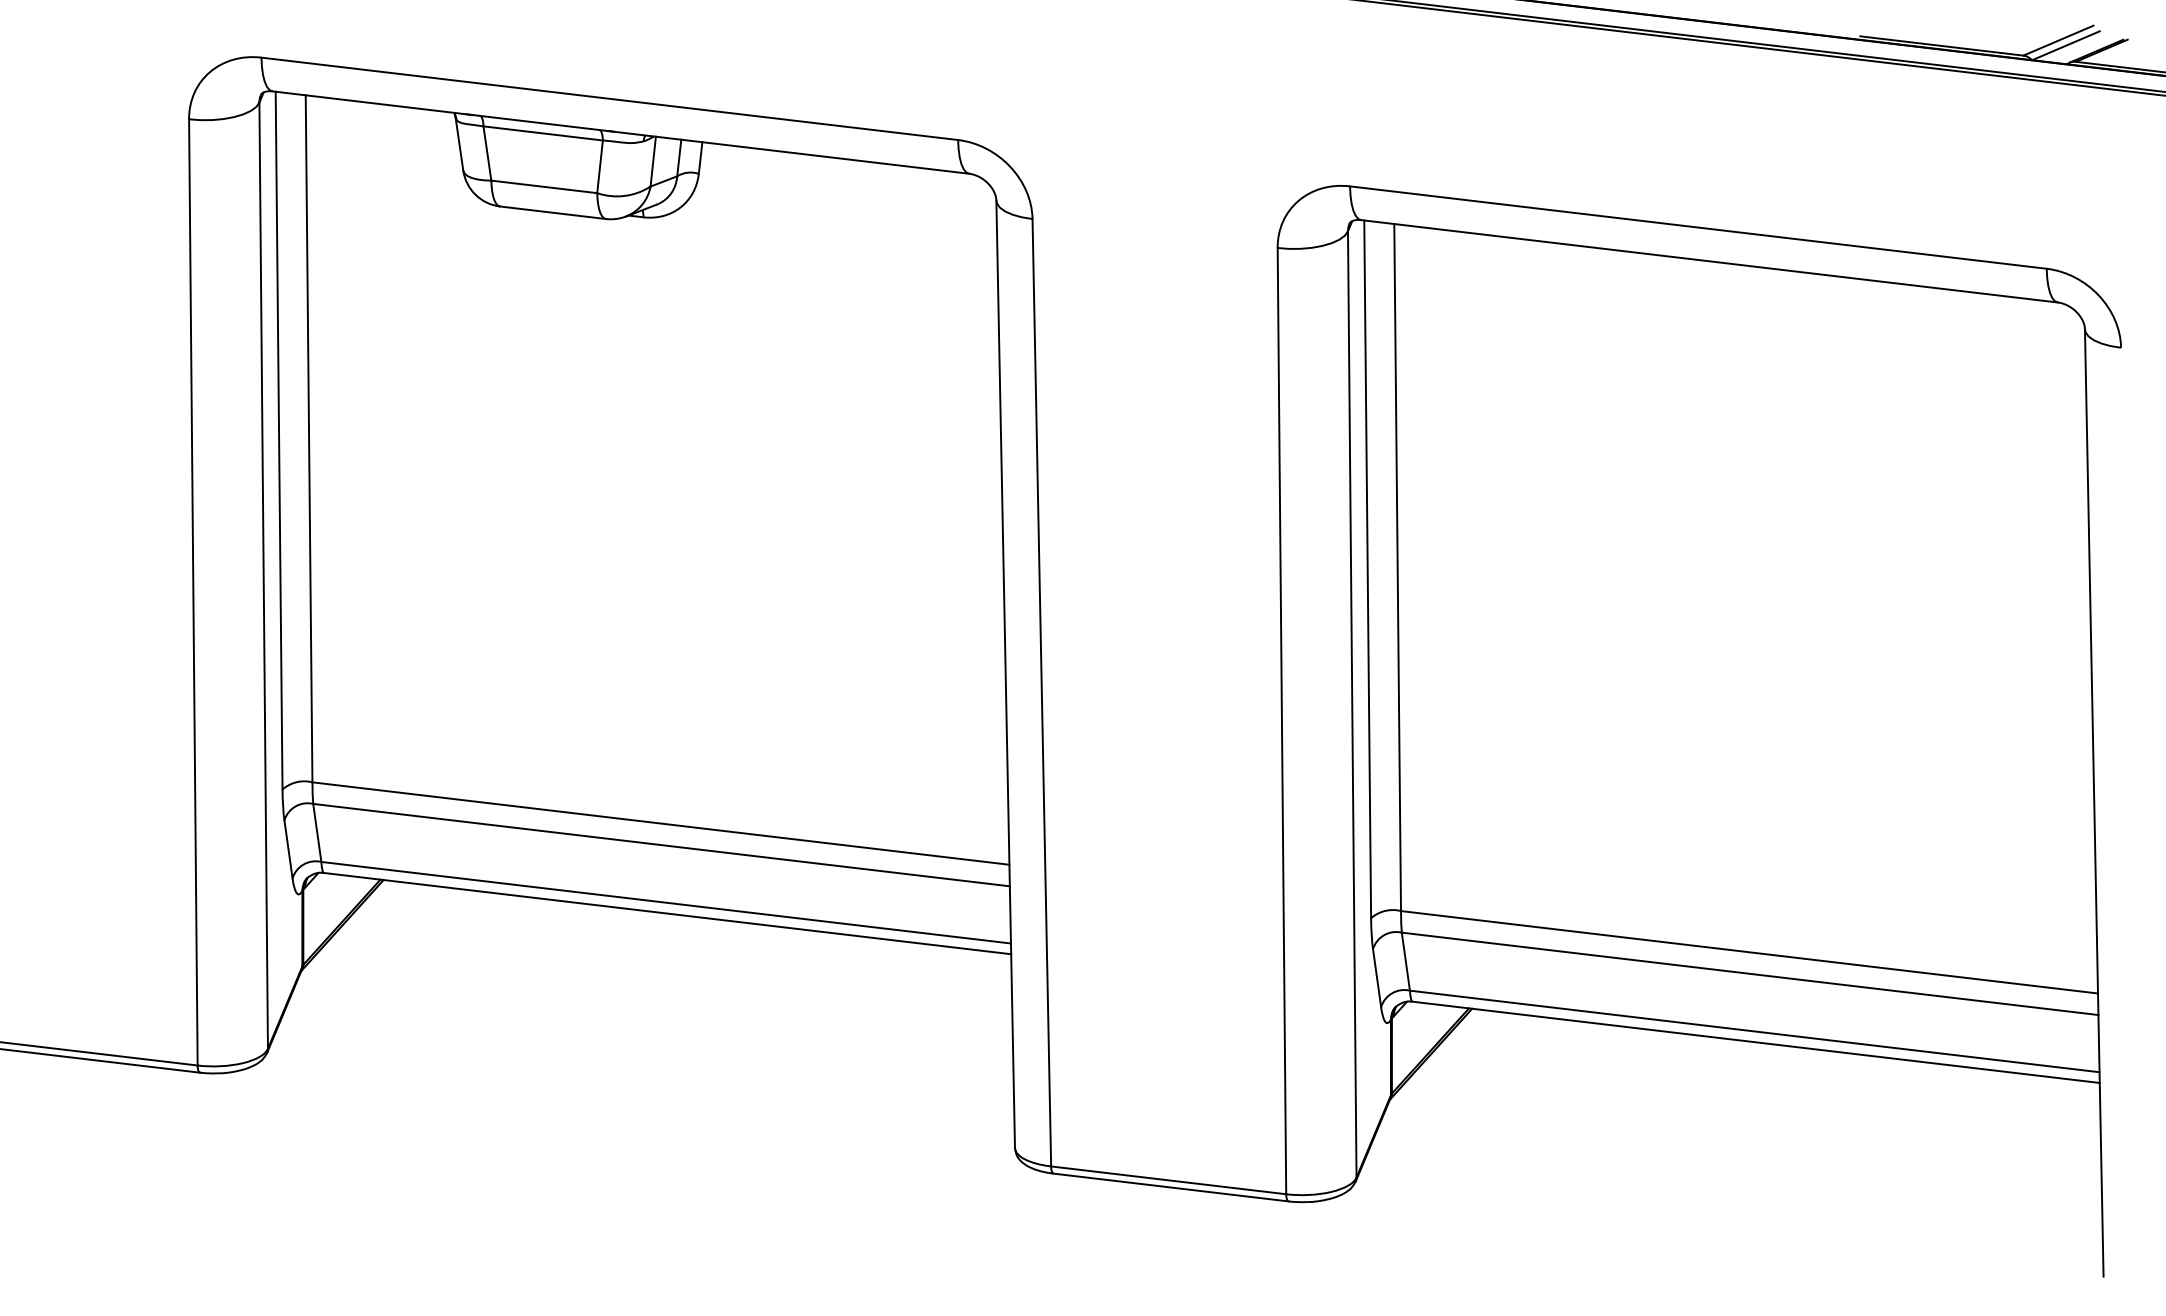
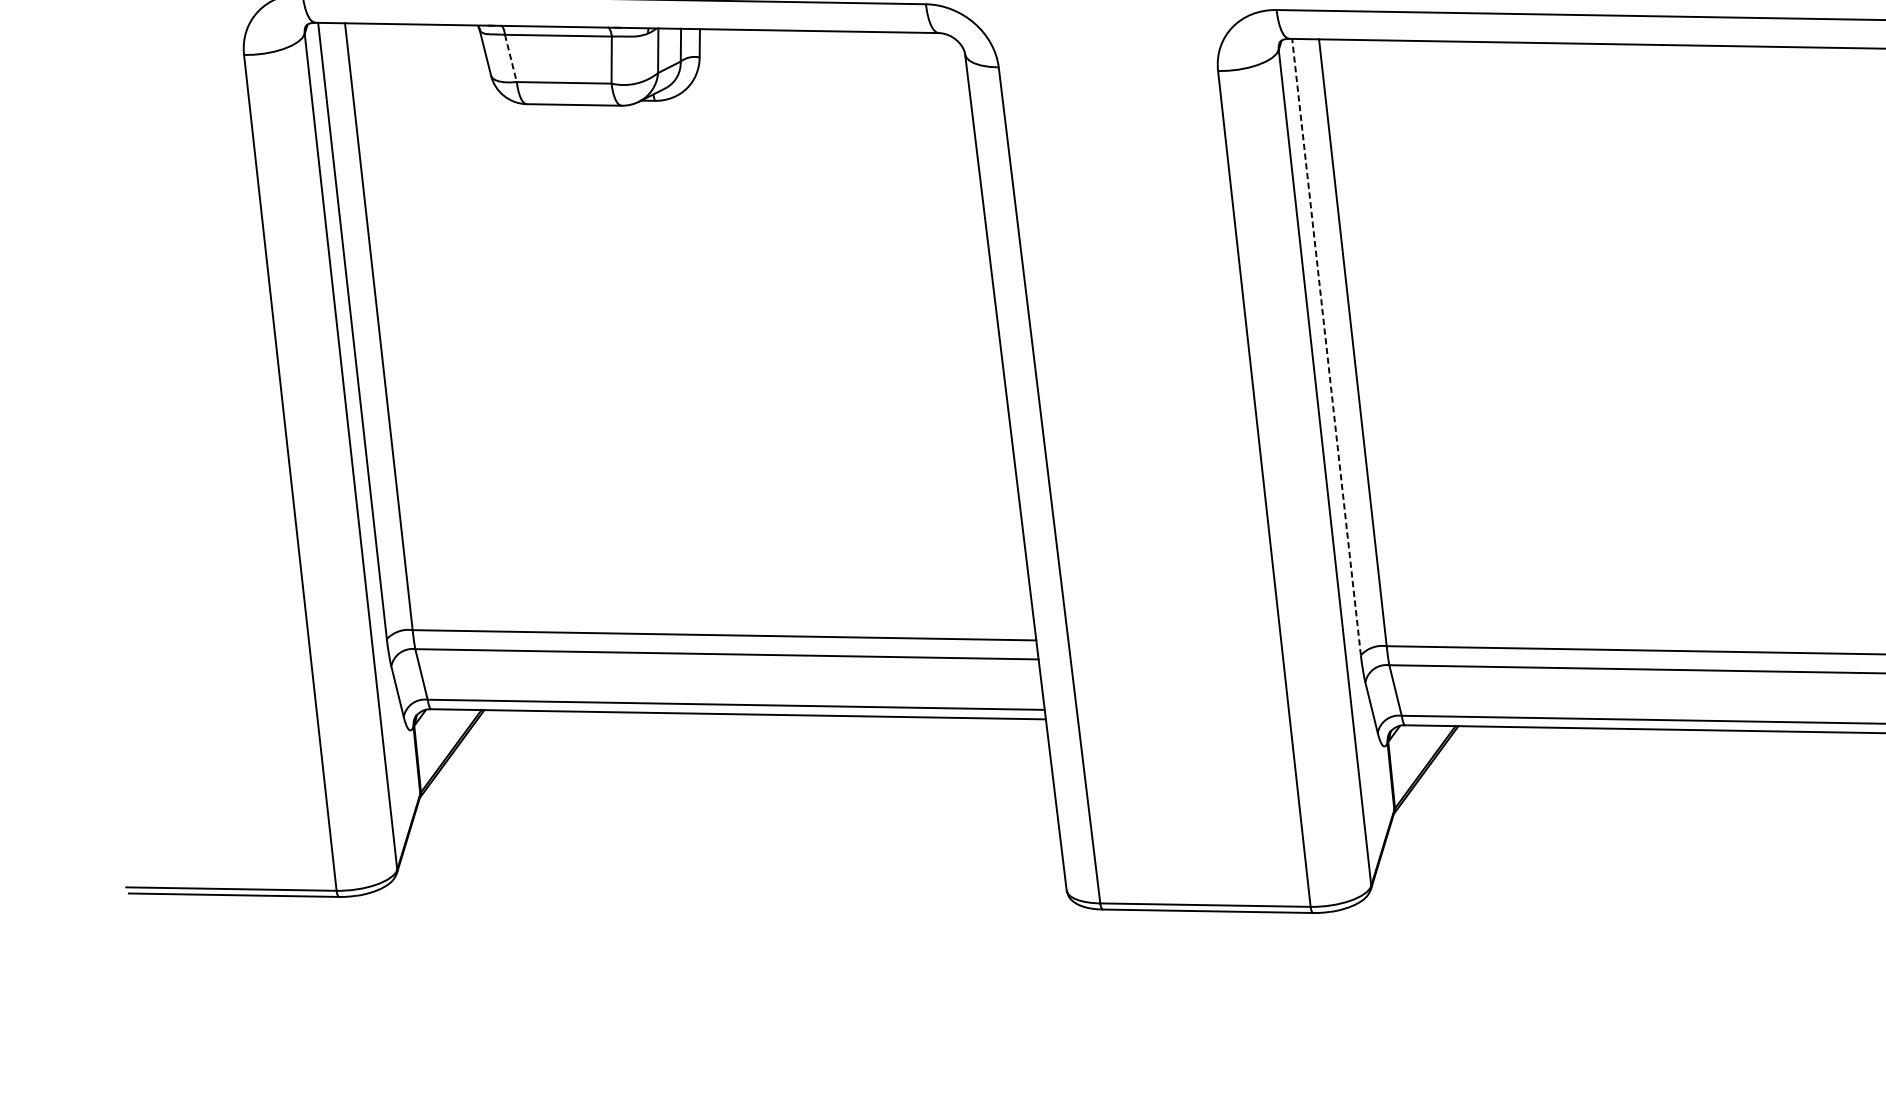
line: (487, 154) -> (511, 59), solid -> dashed
line: (1367, 569) -> (1326, 347), solid -> dashed

